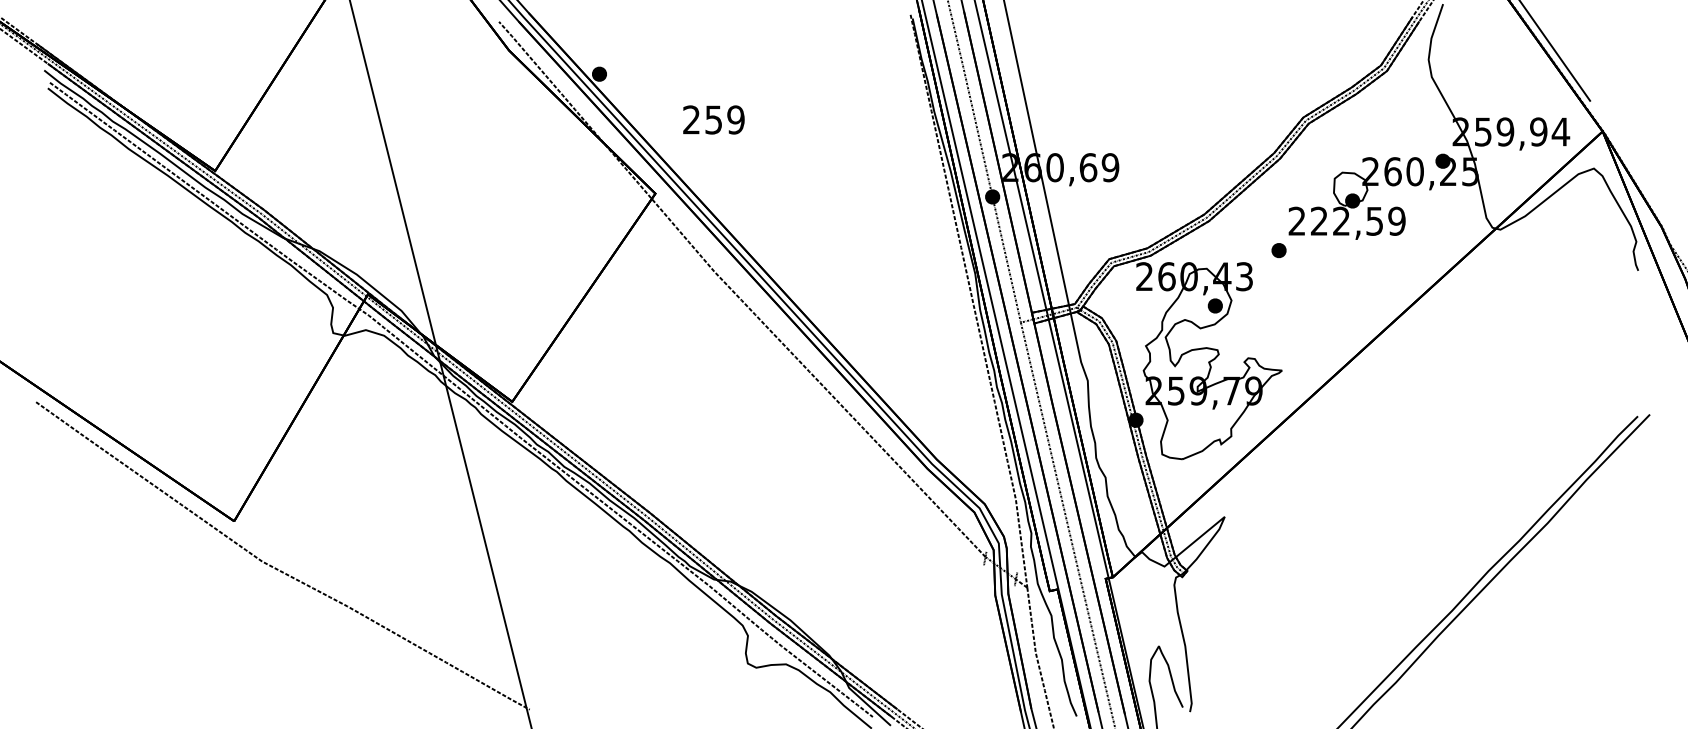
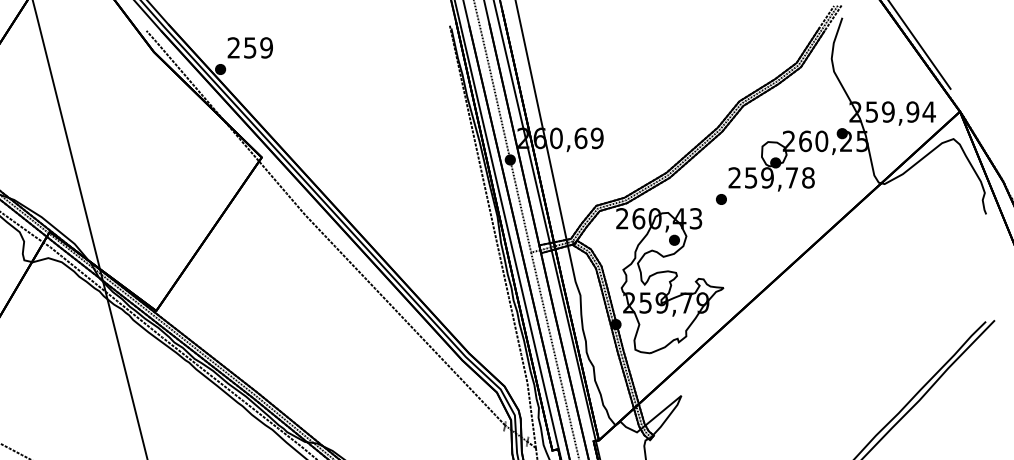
text: (713, 119) -> (250, 47), moved
text: (1358, 220) -> (780, 177), 222,59 -> 259,78

